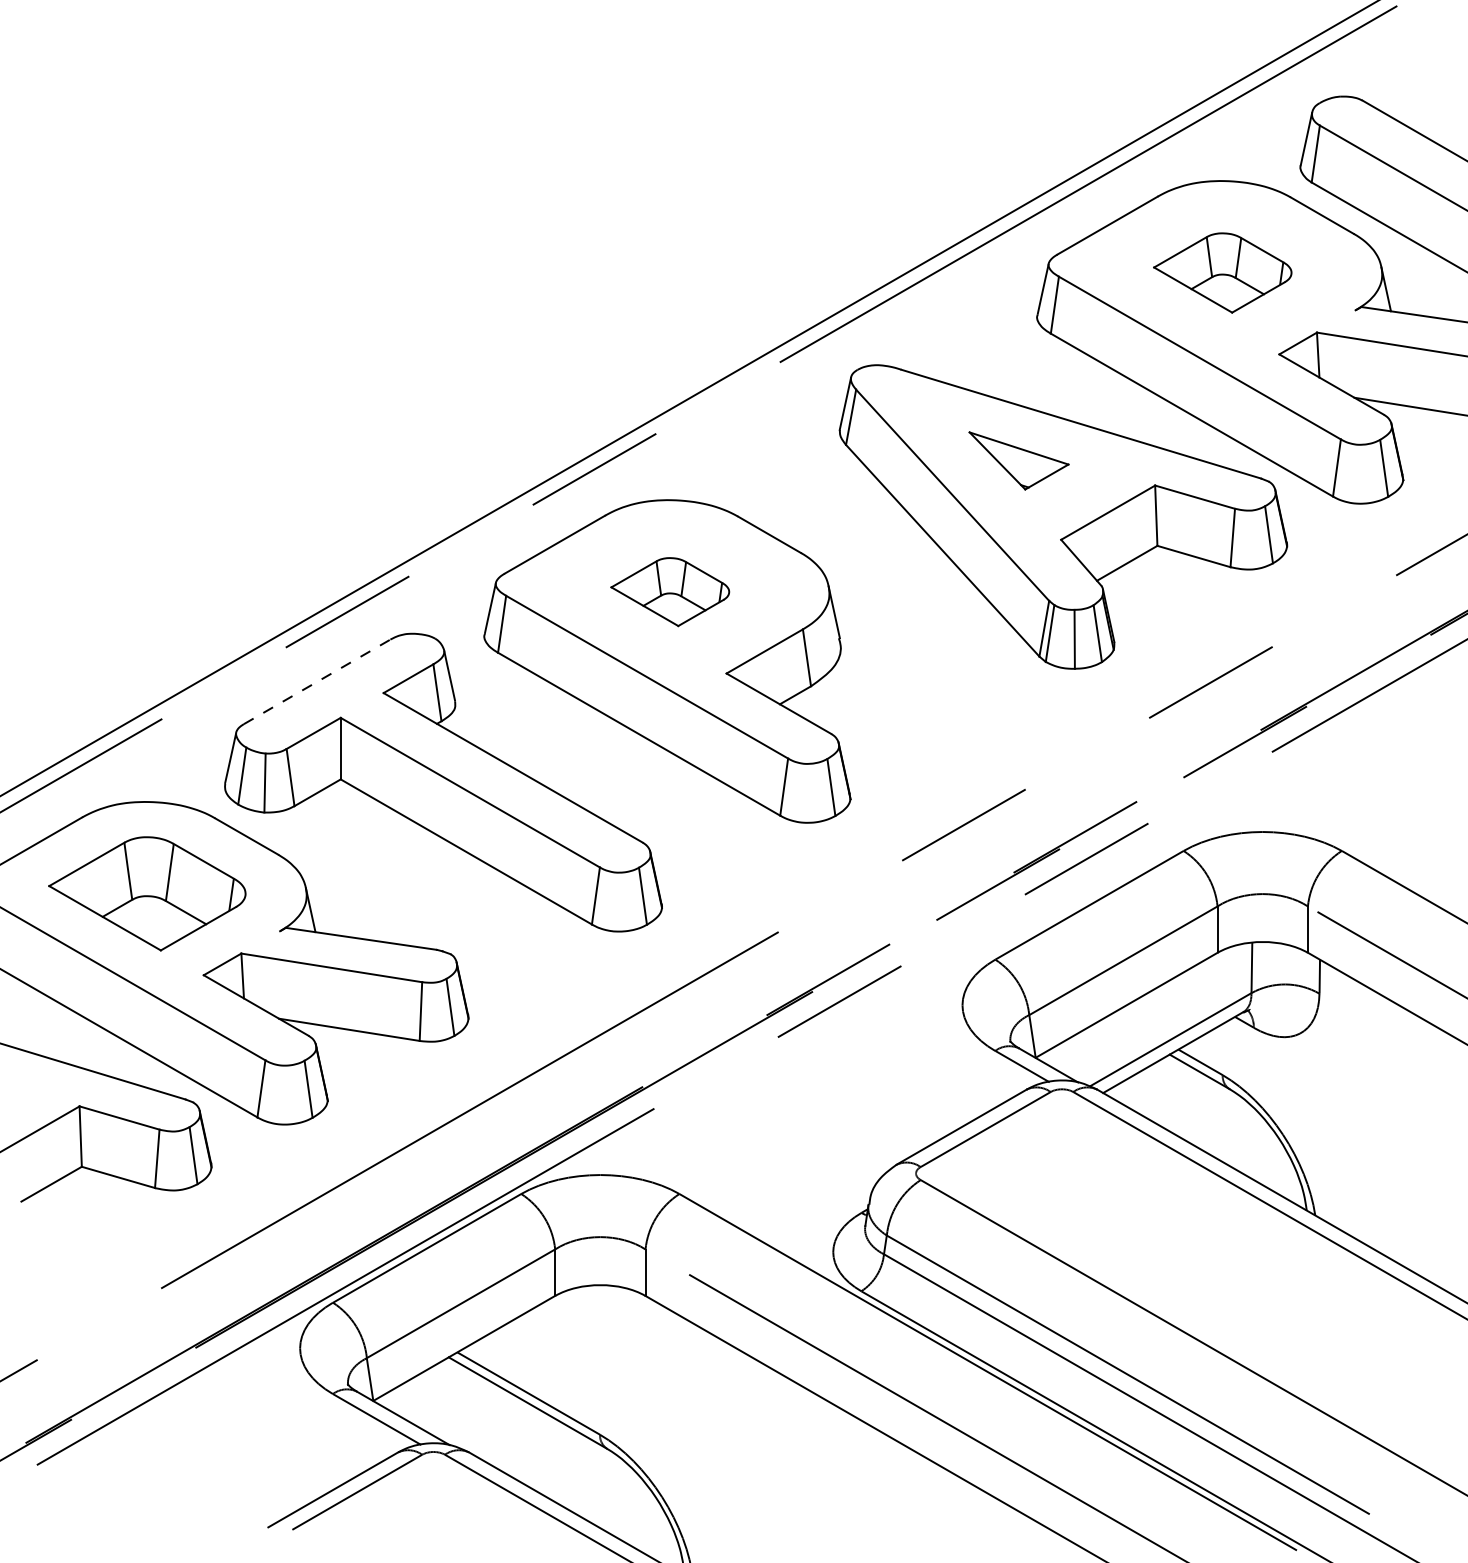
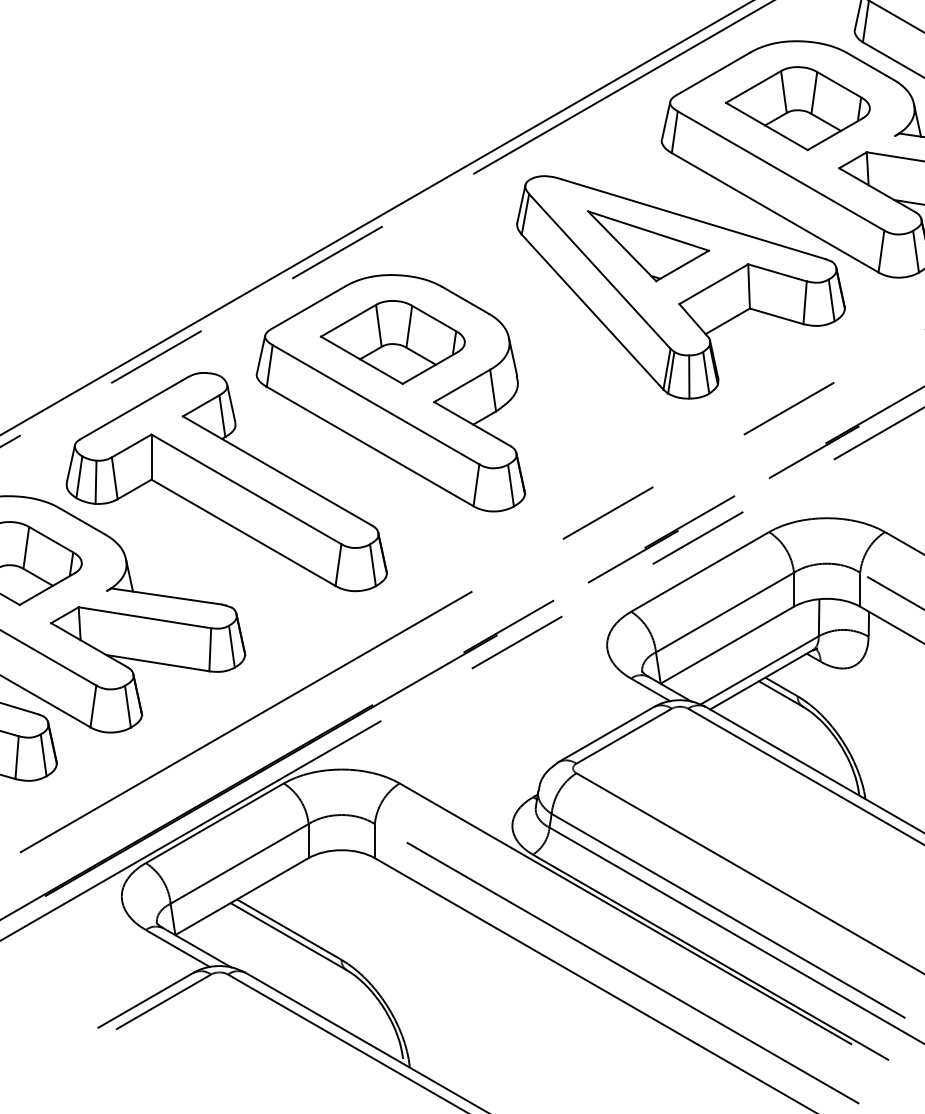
part: (1222, 272) -> (797, 108), size x1.43
part: (1018, 460) -> (648, 246), size x1.67
part: (670, 591) -> (393, 341), size x1.67
line: (317, 681) -> (134, 407), dashed -> solid

